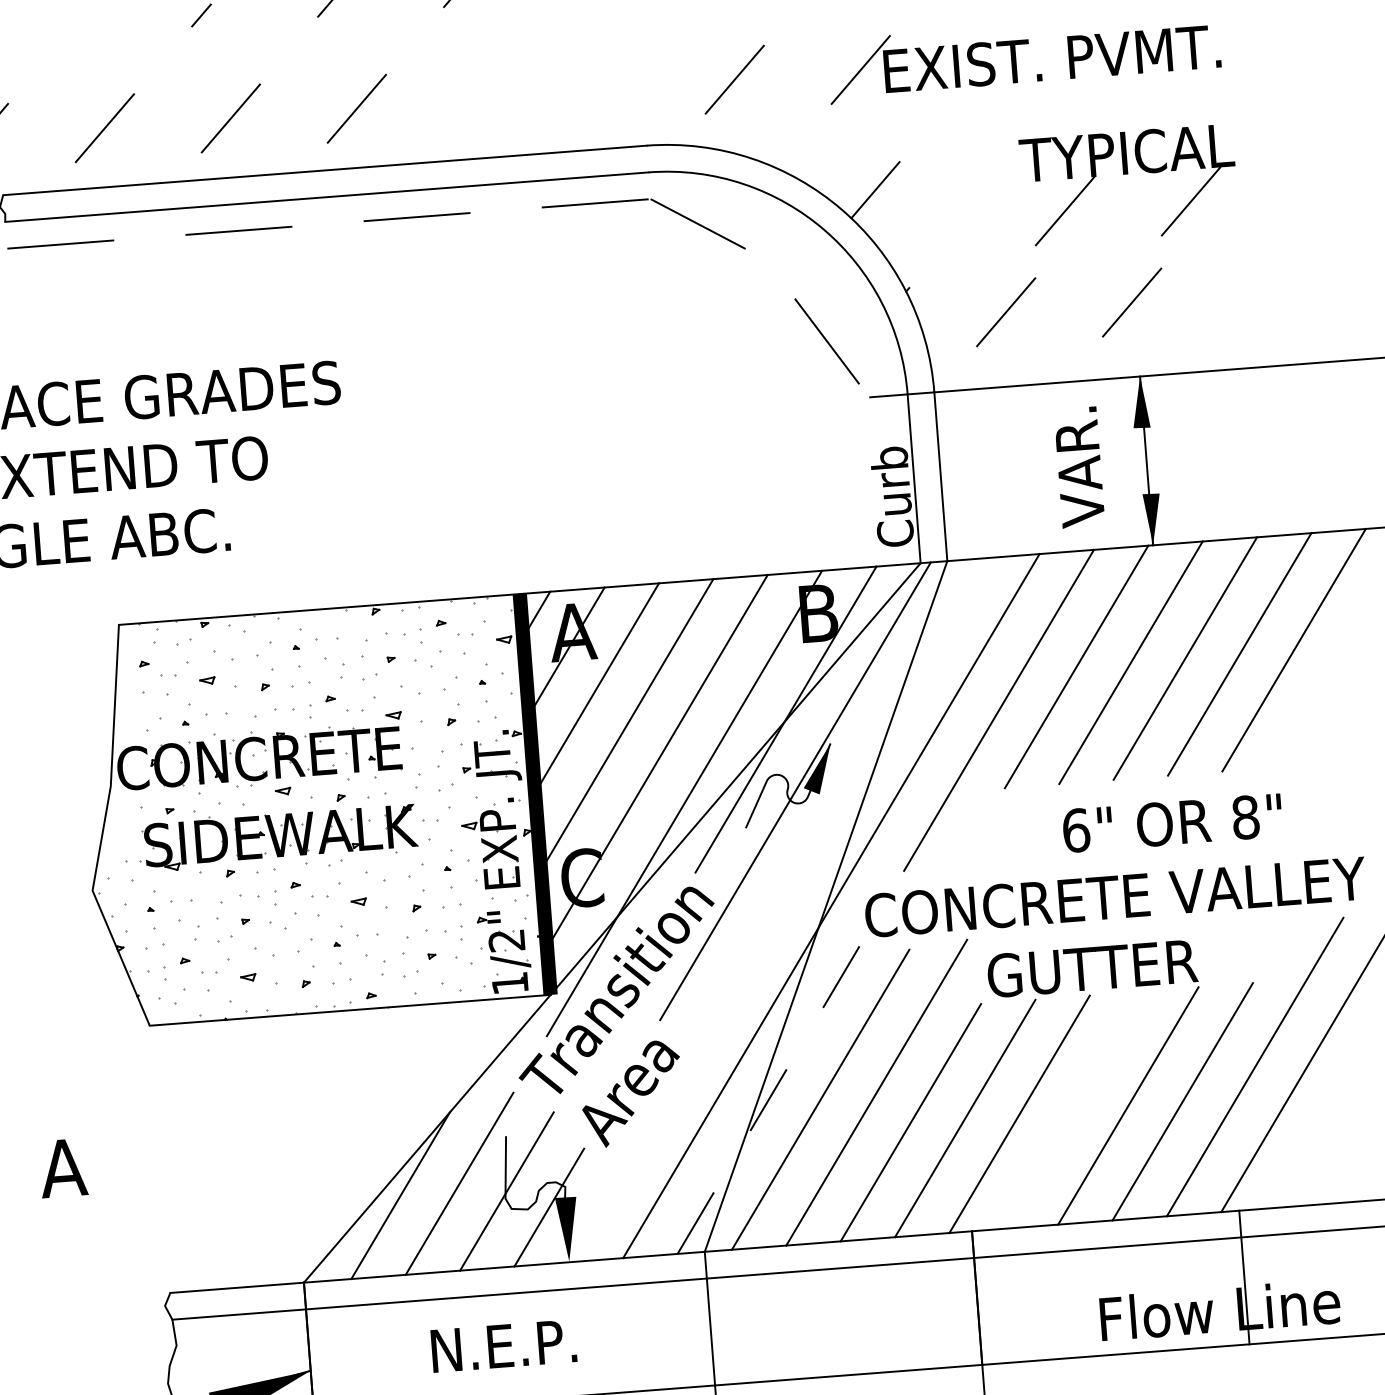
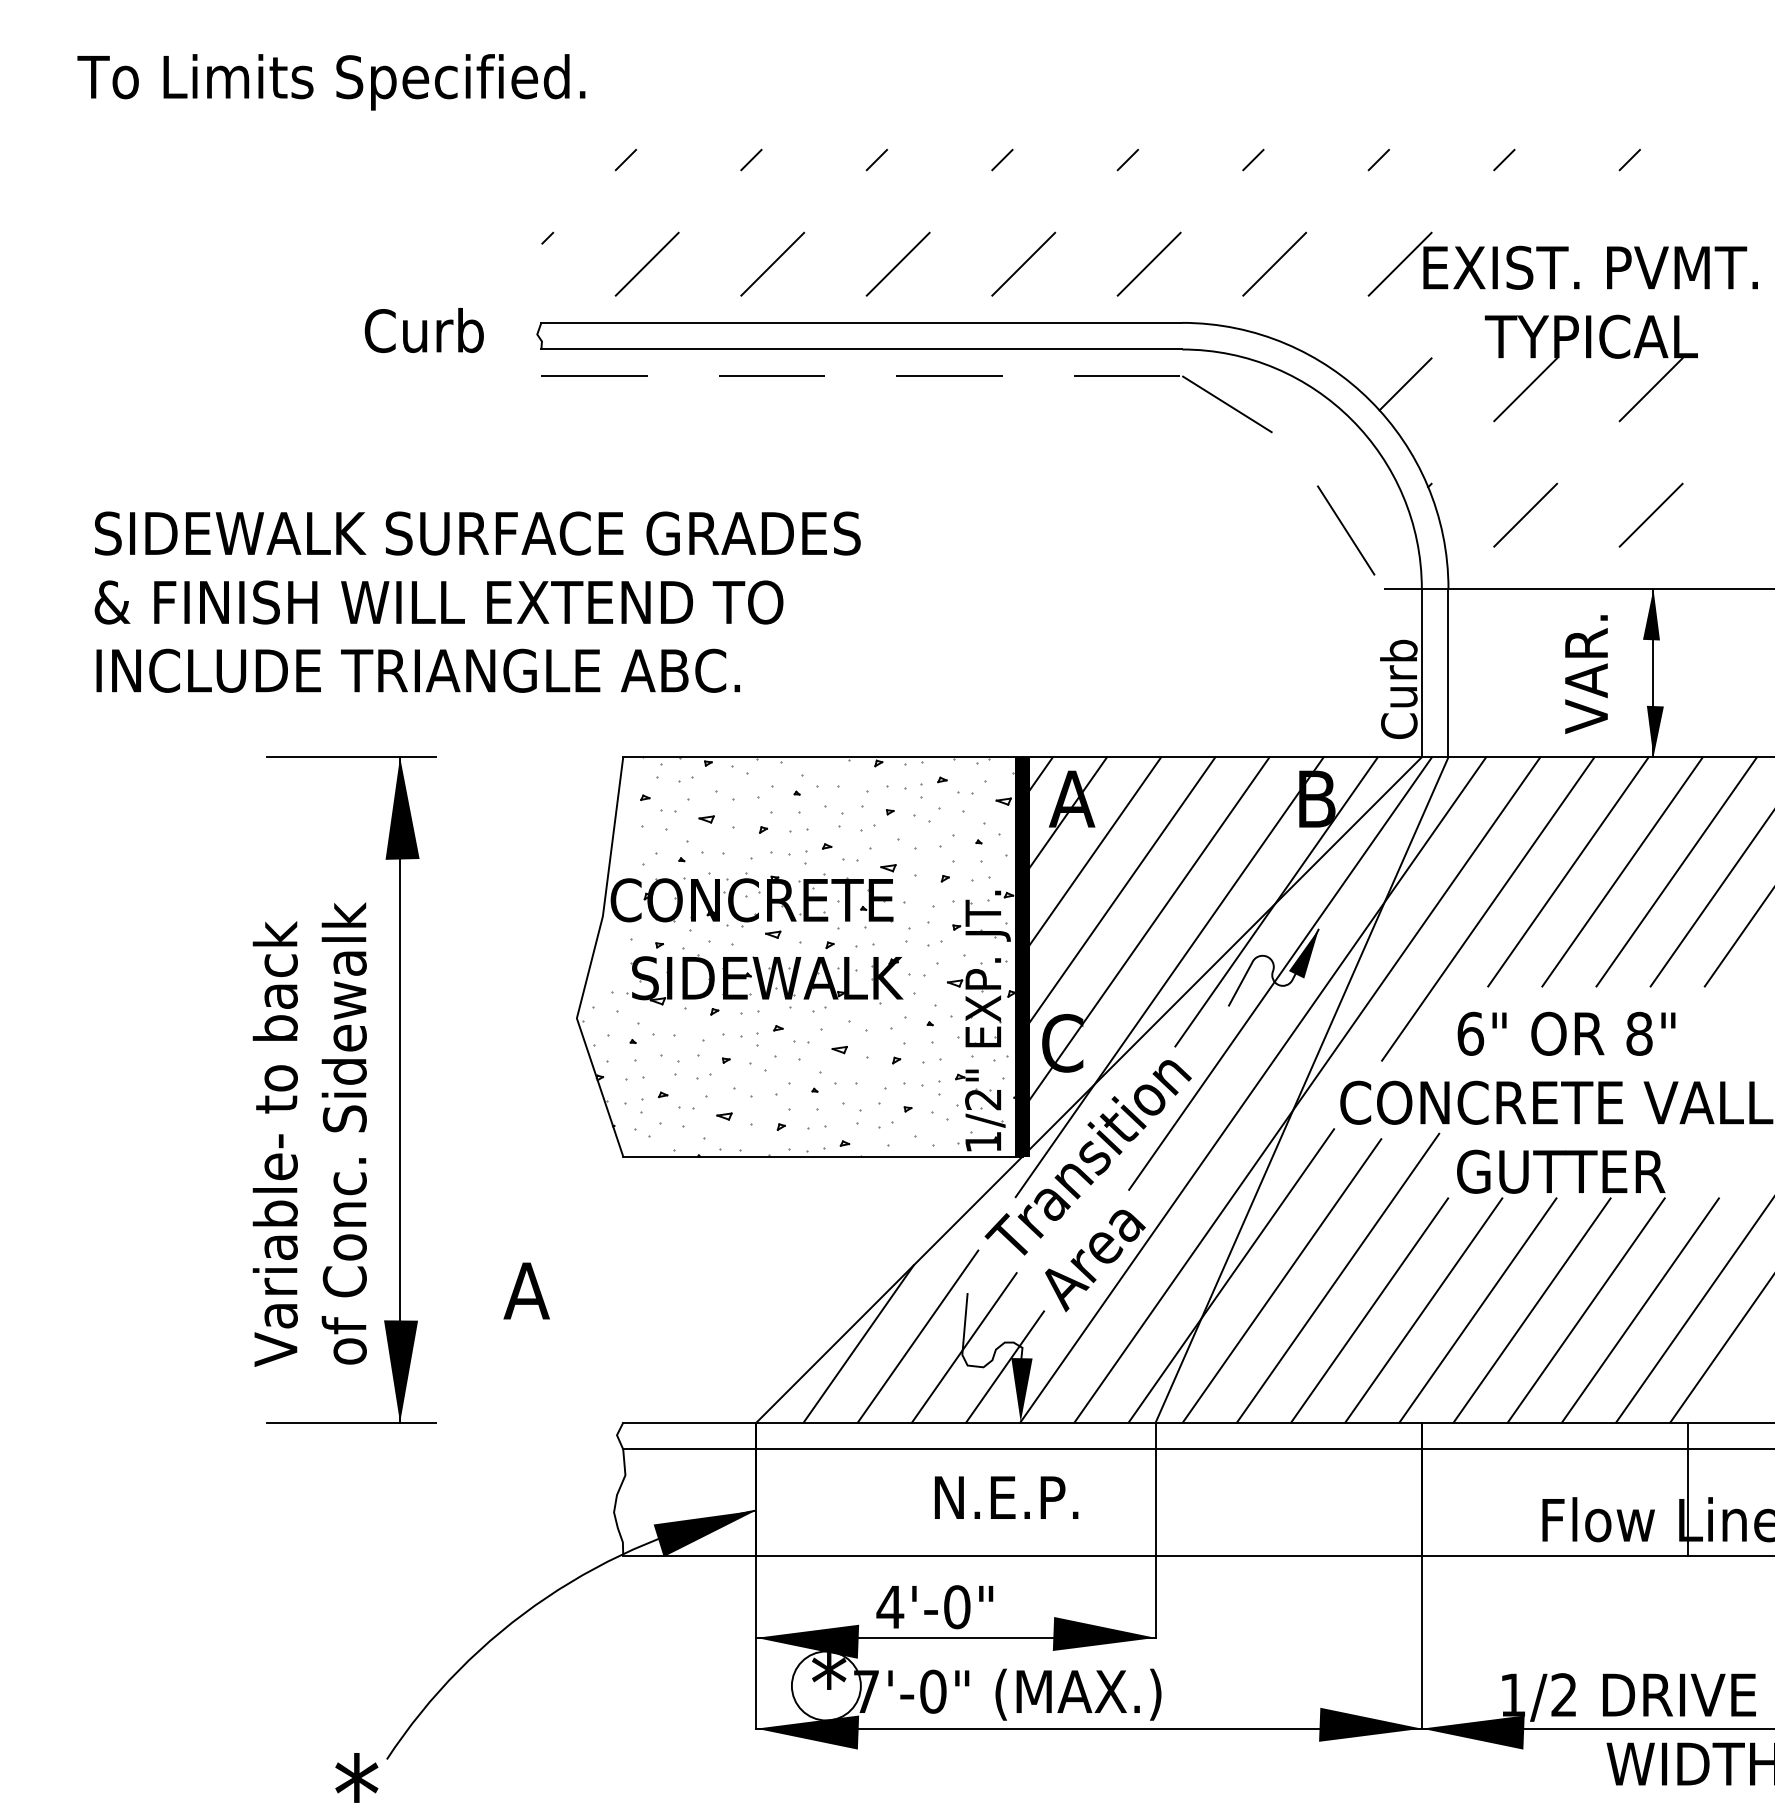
line: (75, 24) -> (625, 159), added
line: (608, 88) -> (1148, 263), added
line: (482, 98) -> (1023, 263), added
part: (1127, 173) -> (1590, 357), moved
text: (1172, 822) -> (1566, 1033), moved
line: (777, 909) -> (1253, 1089), added
line: (769, 1098) -> (1231, 1275), dashed -> solid
line: (1073, 1110) -> (1531, 1310), added
text: (503, 1345) -> (1006, 1497), moved

